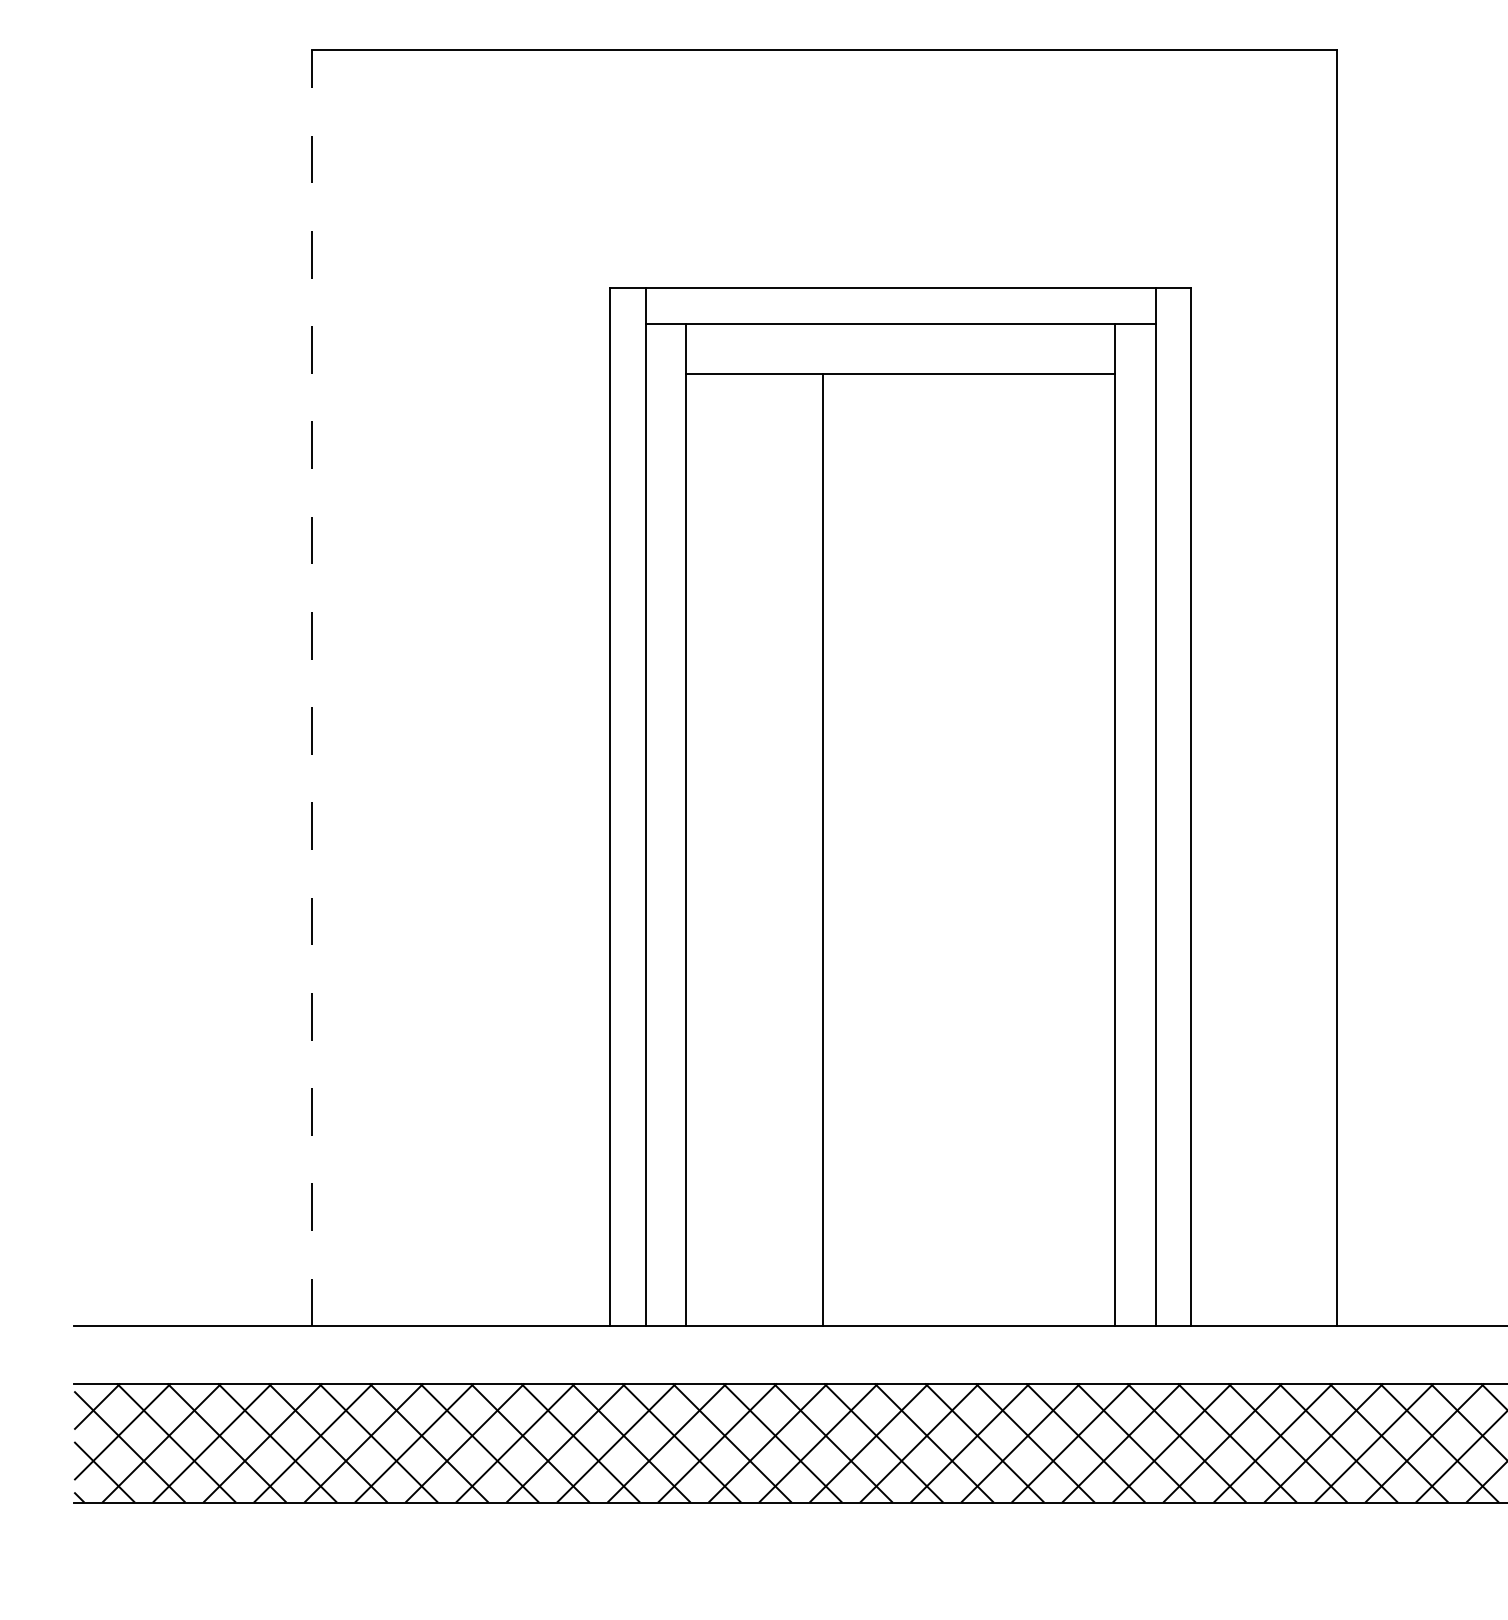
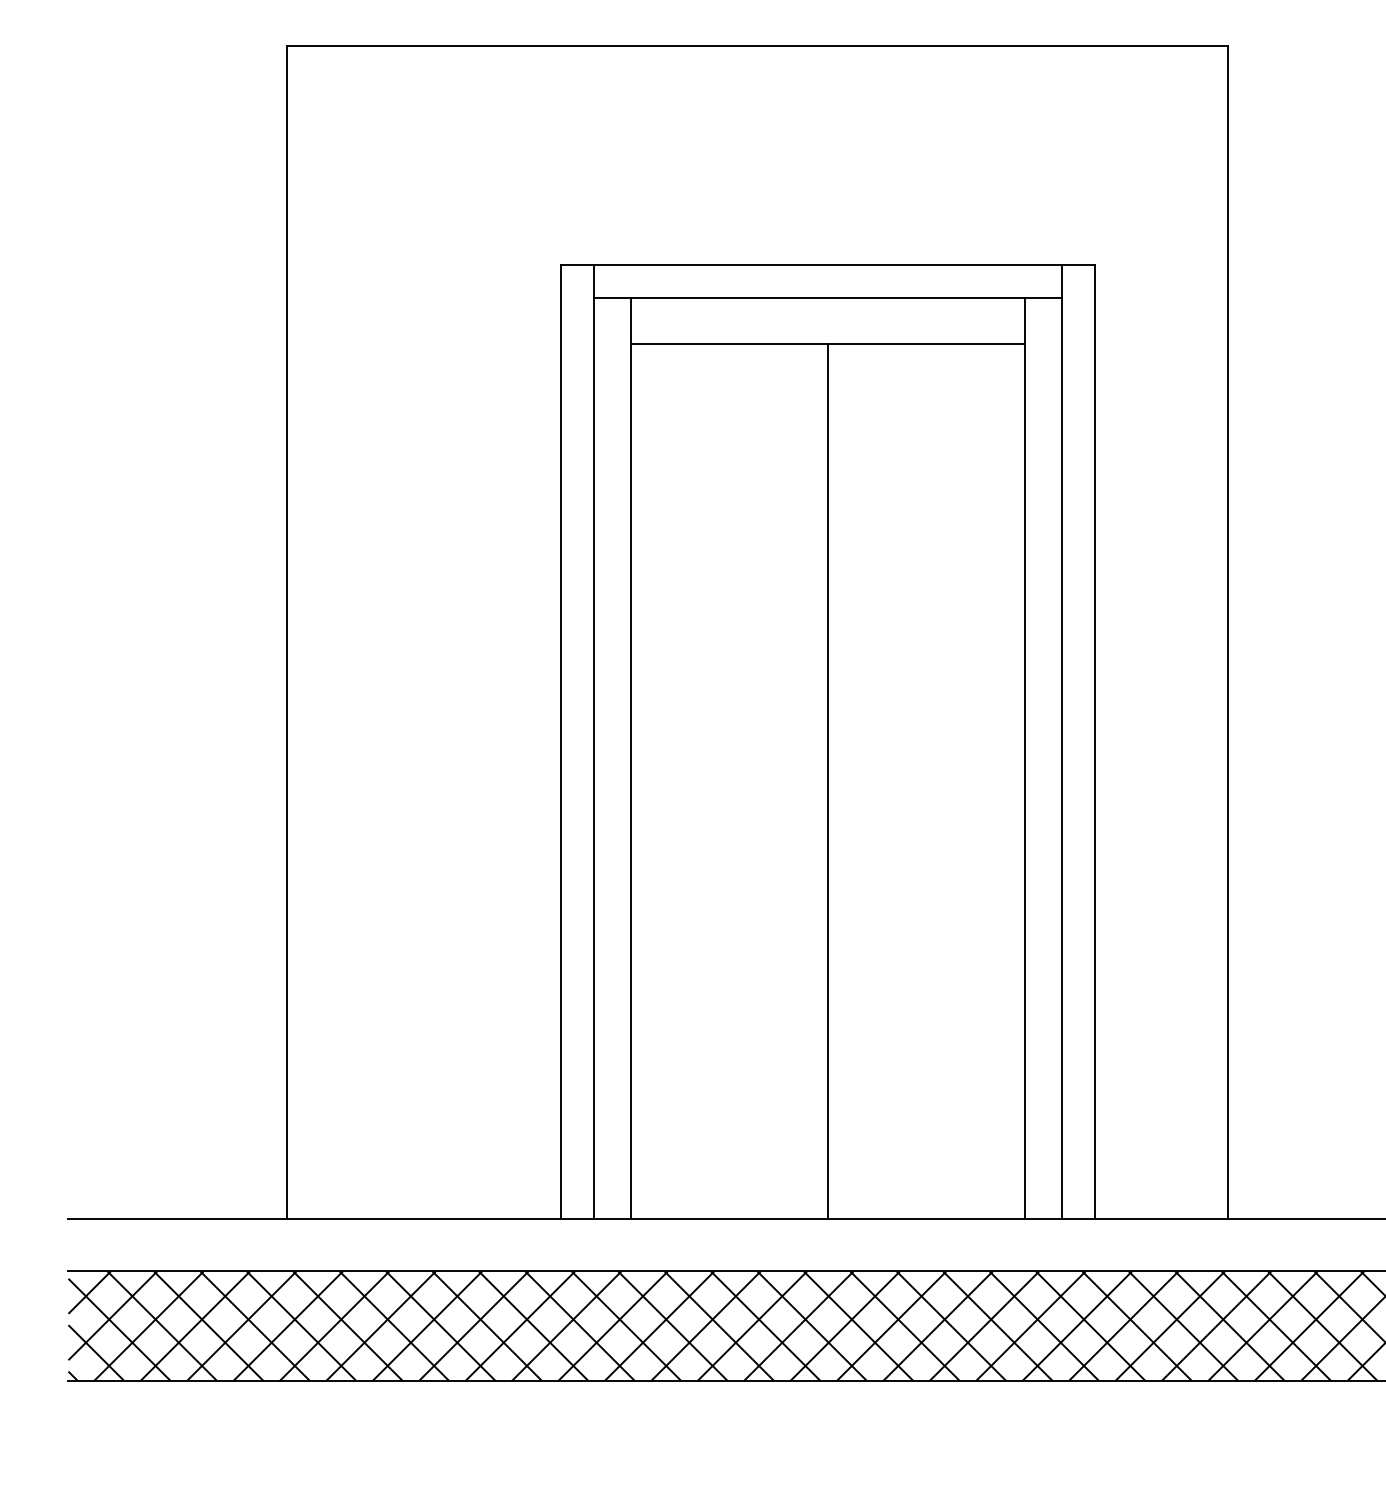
line: (312, 688) -> (287, 632), dashed -> solid
line: (823, 849) -> (827, 780), moved

